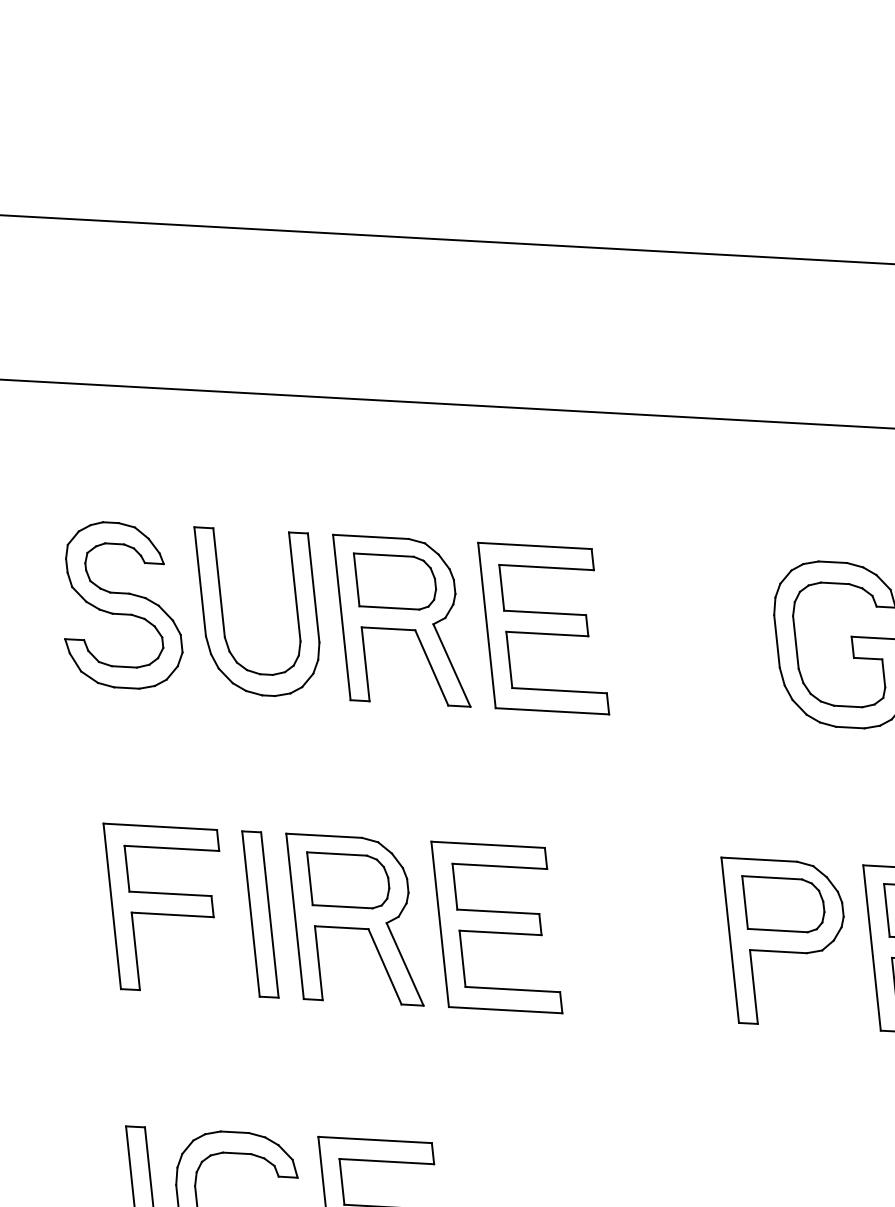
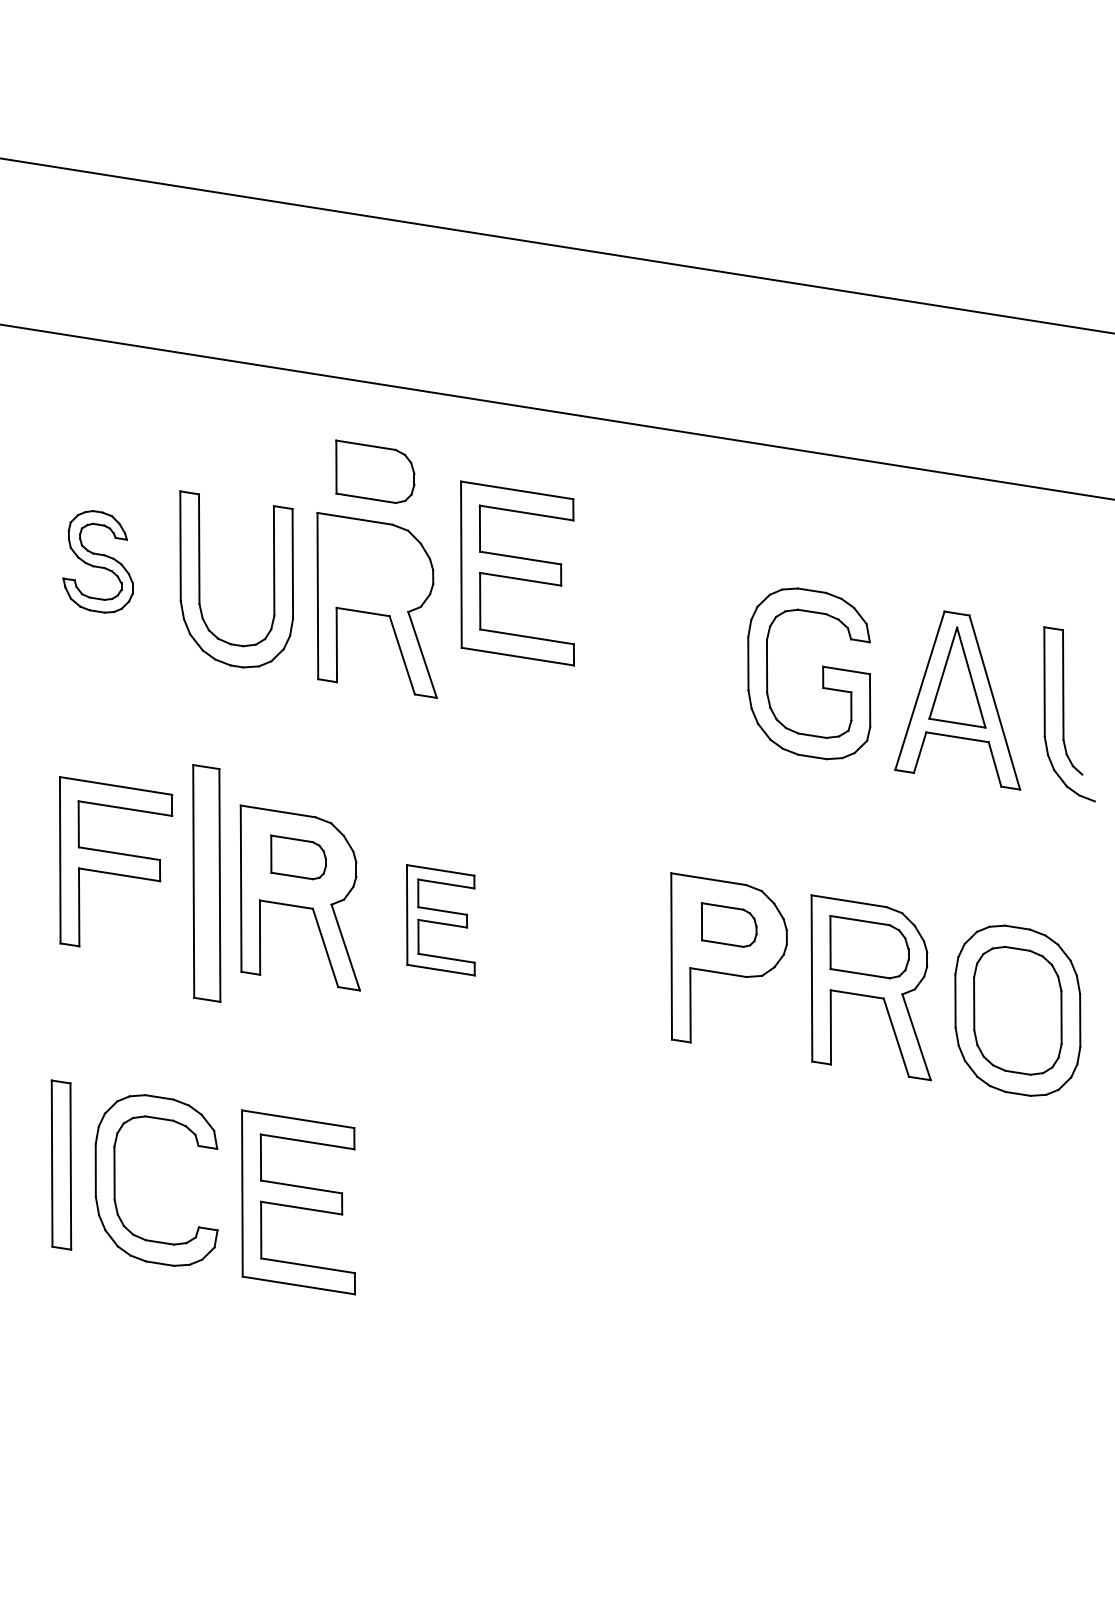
part: (395, 580) -> (375, 471), moved
part: (119, 605) -> (97, 561), size x0.6
part: (543, 628) -> (517, 573), moved
part: (348, 879) -> (298, 857), size x0.7
part: (784, 902) -> (729, 924), size x0.7
part: (259, 913) -> (206, 882), size x1.4
part: (496, 927) -> (440, 920), size x0.6

